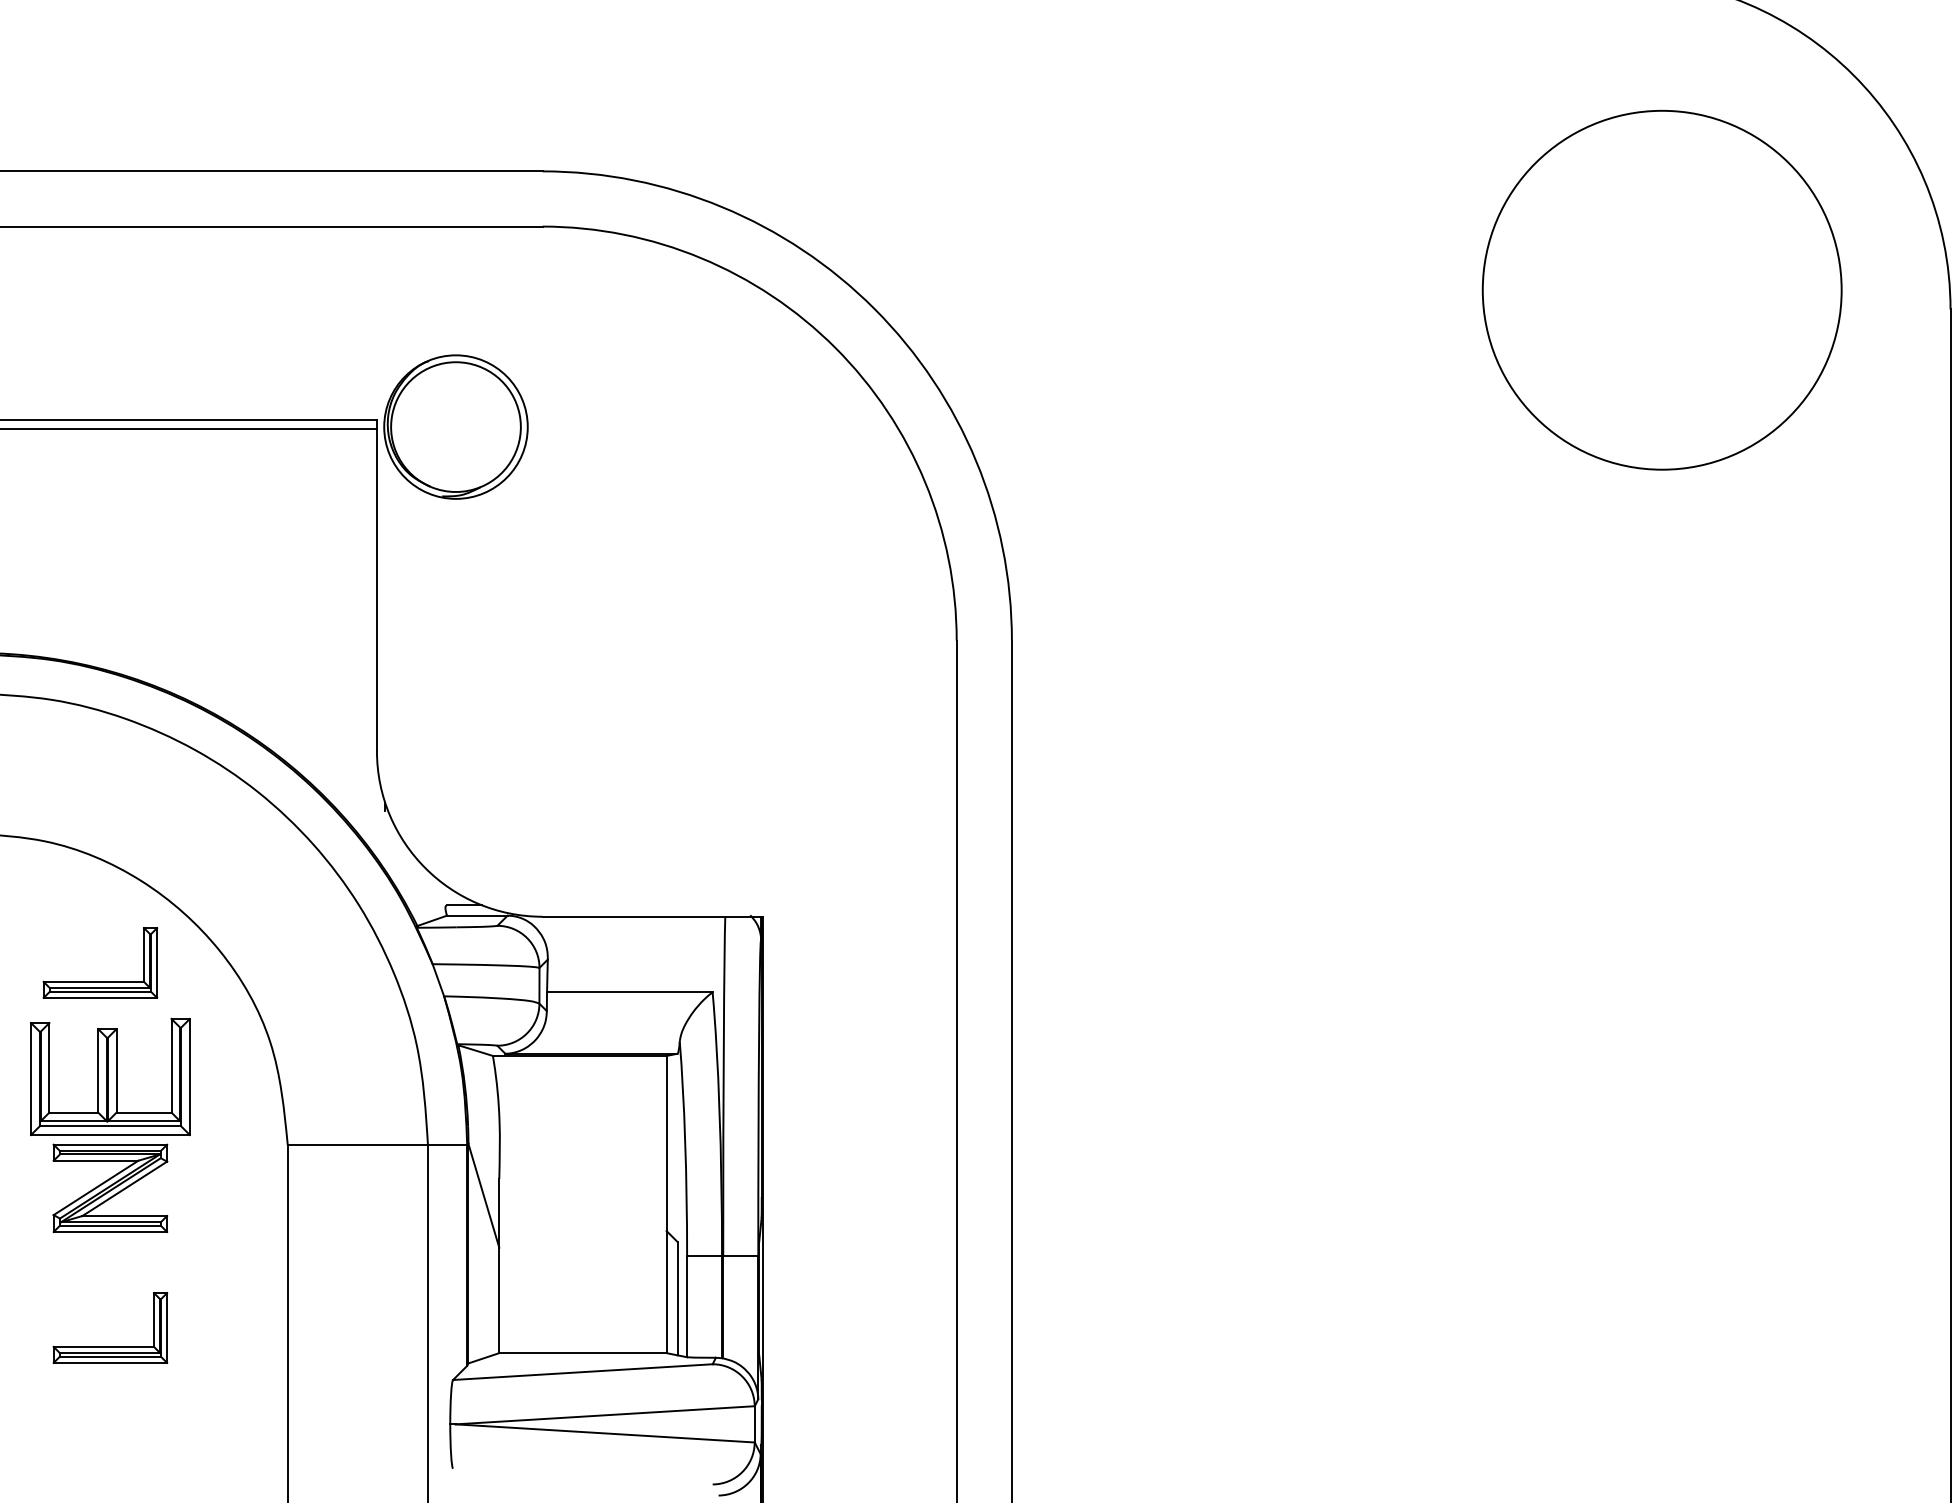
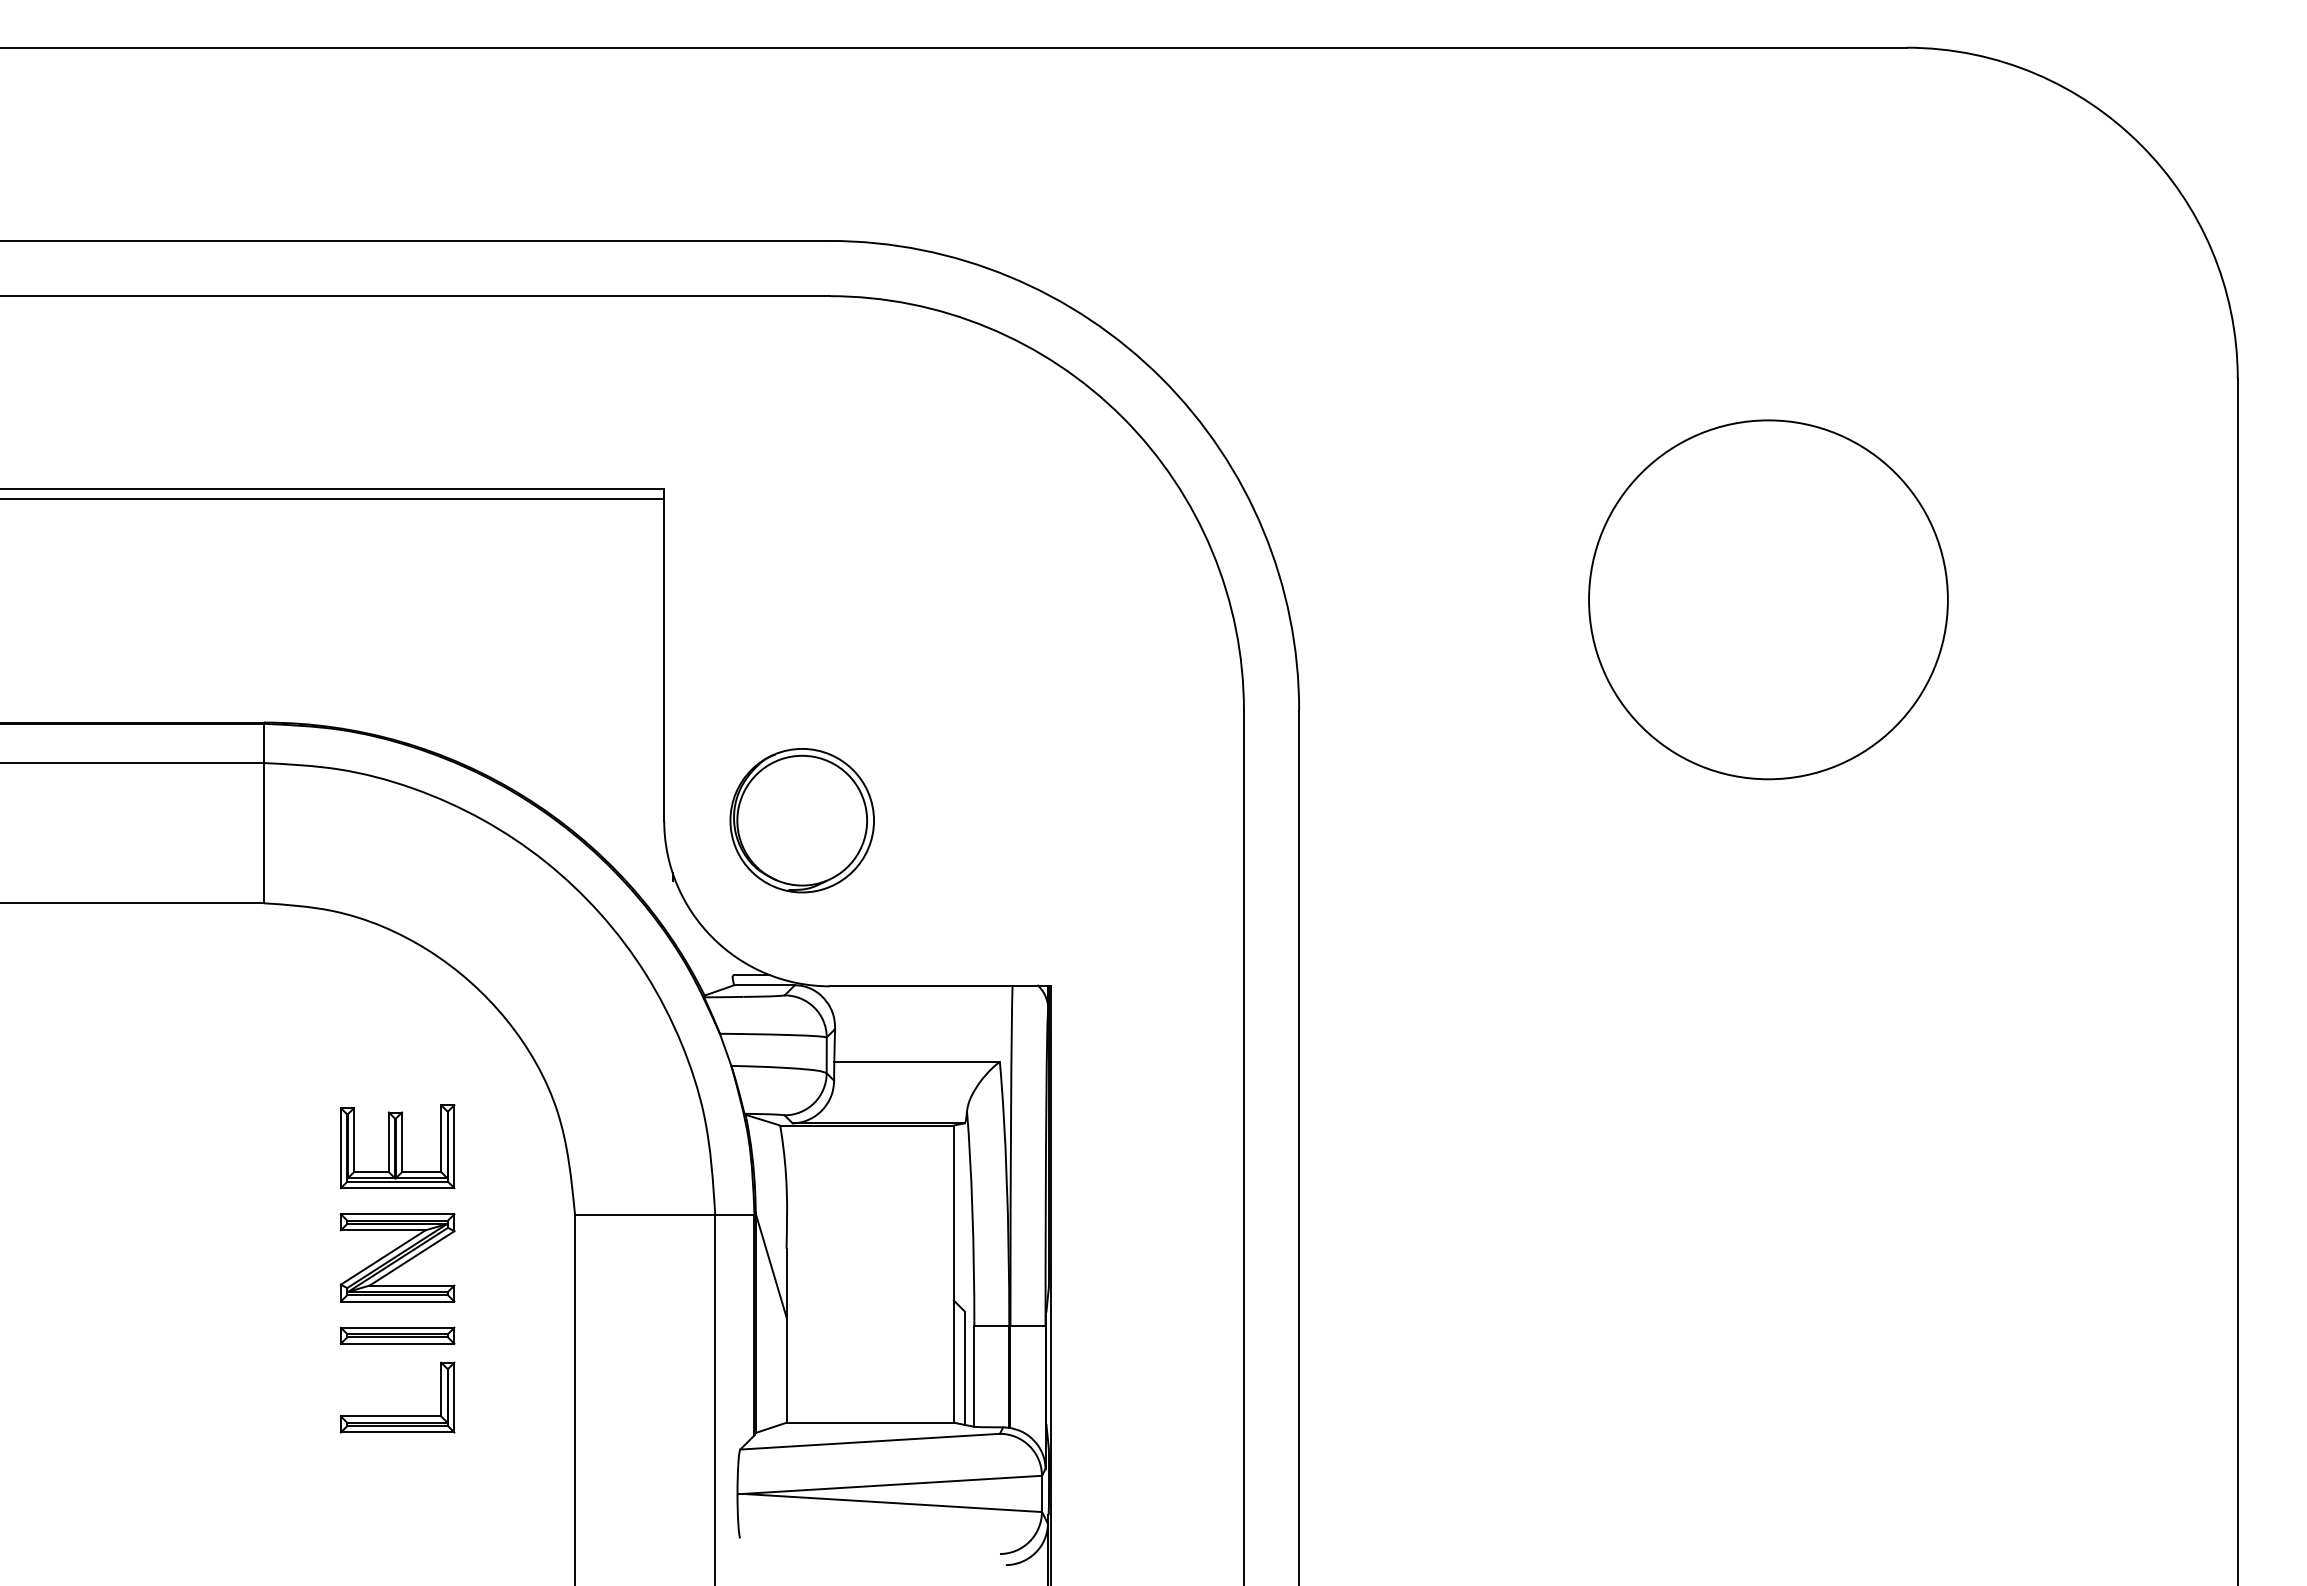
circle: (1662, 289) -> (1768, 599), moved
part: (455, 426) -> (801, 820), moved
part: (100, 980) -> (387, 1050), removed
part: (110, 1076) -> (397, 1146), size x0.71
part: (110, 1265) -> (397, 1335), added

